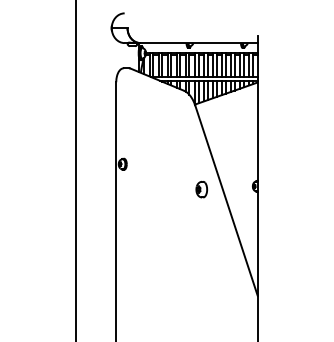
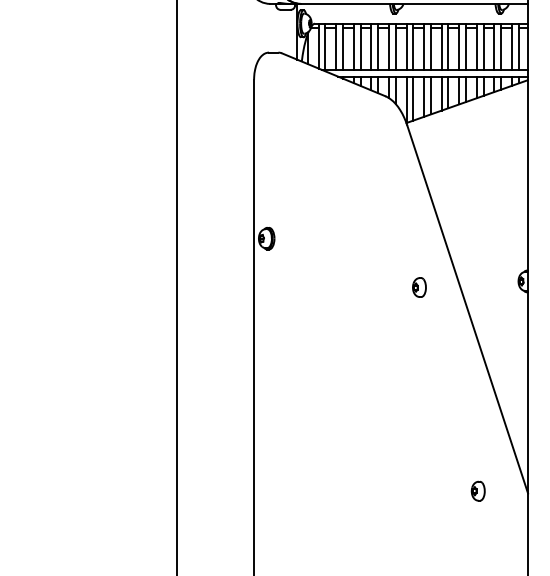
part: (201, 189) -> (419, 287), size x0.62
part: (231, 294) -> (477, 490), added

